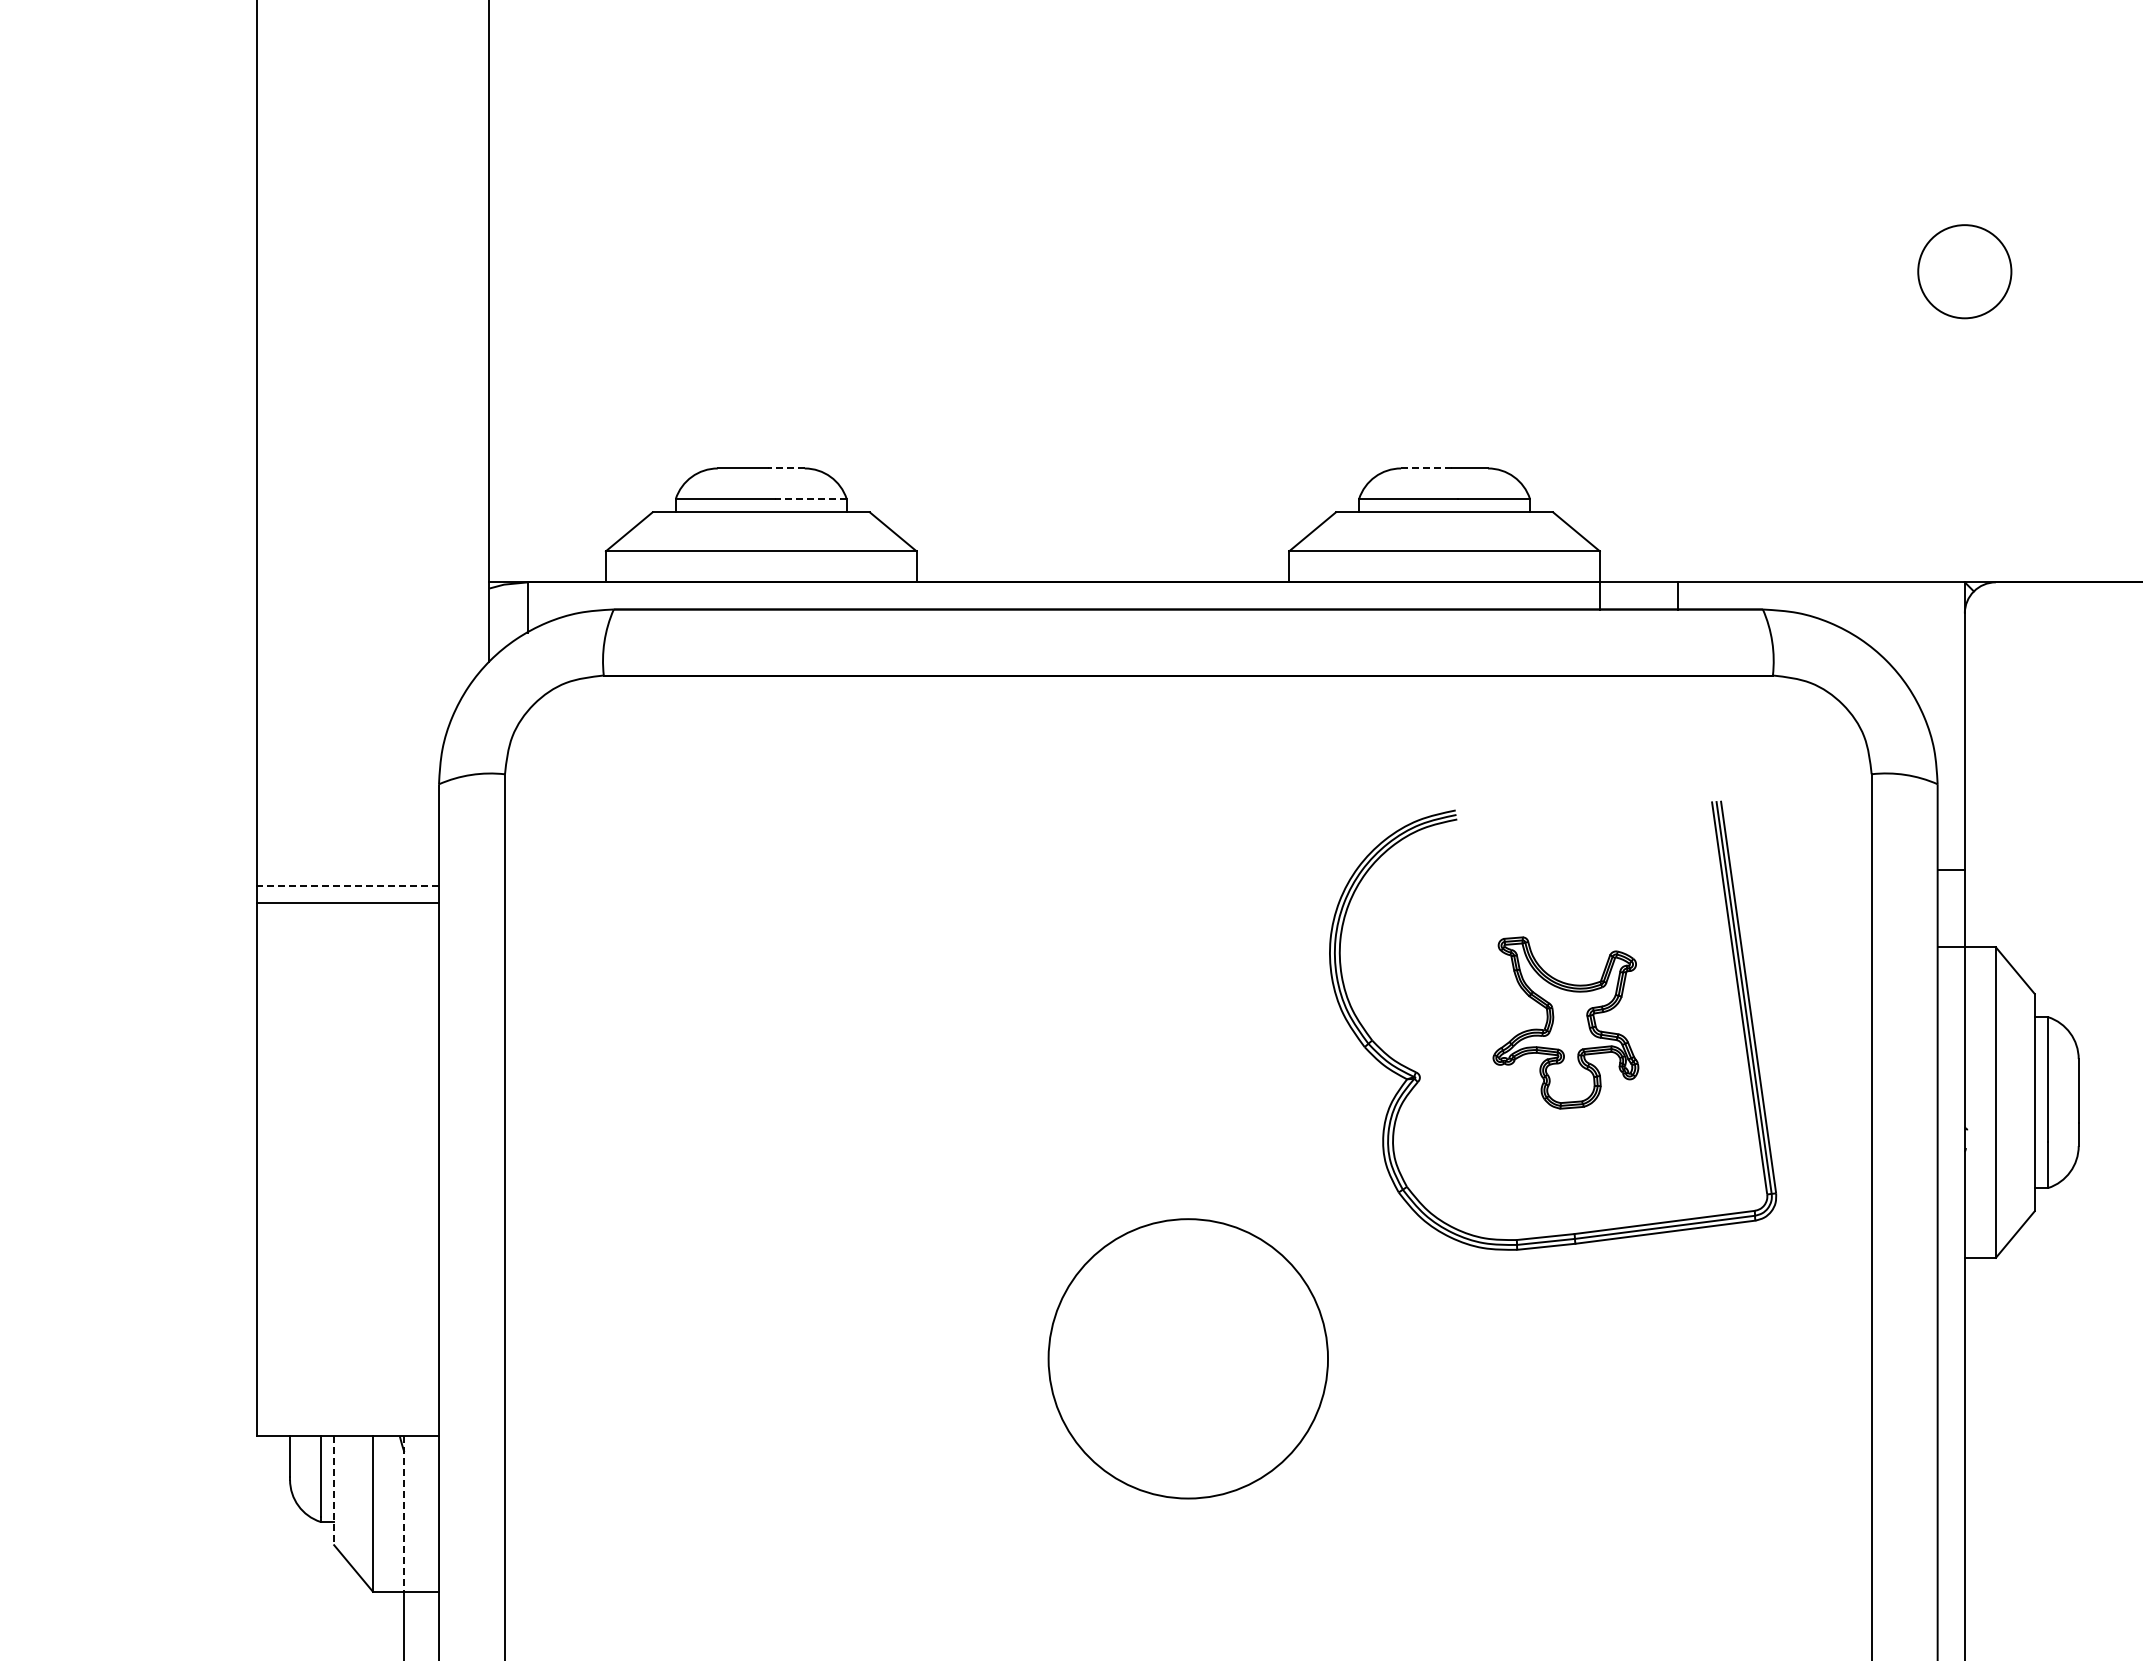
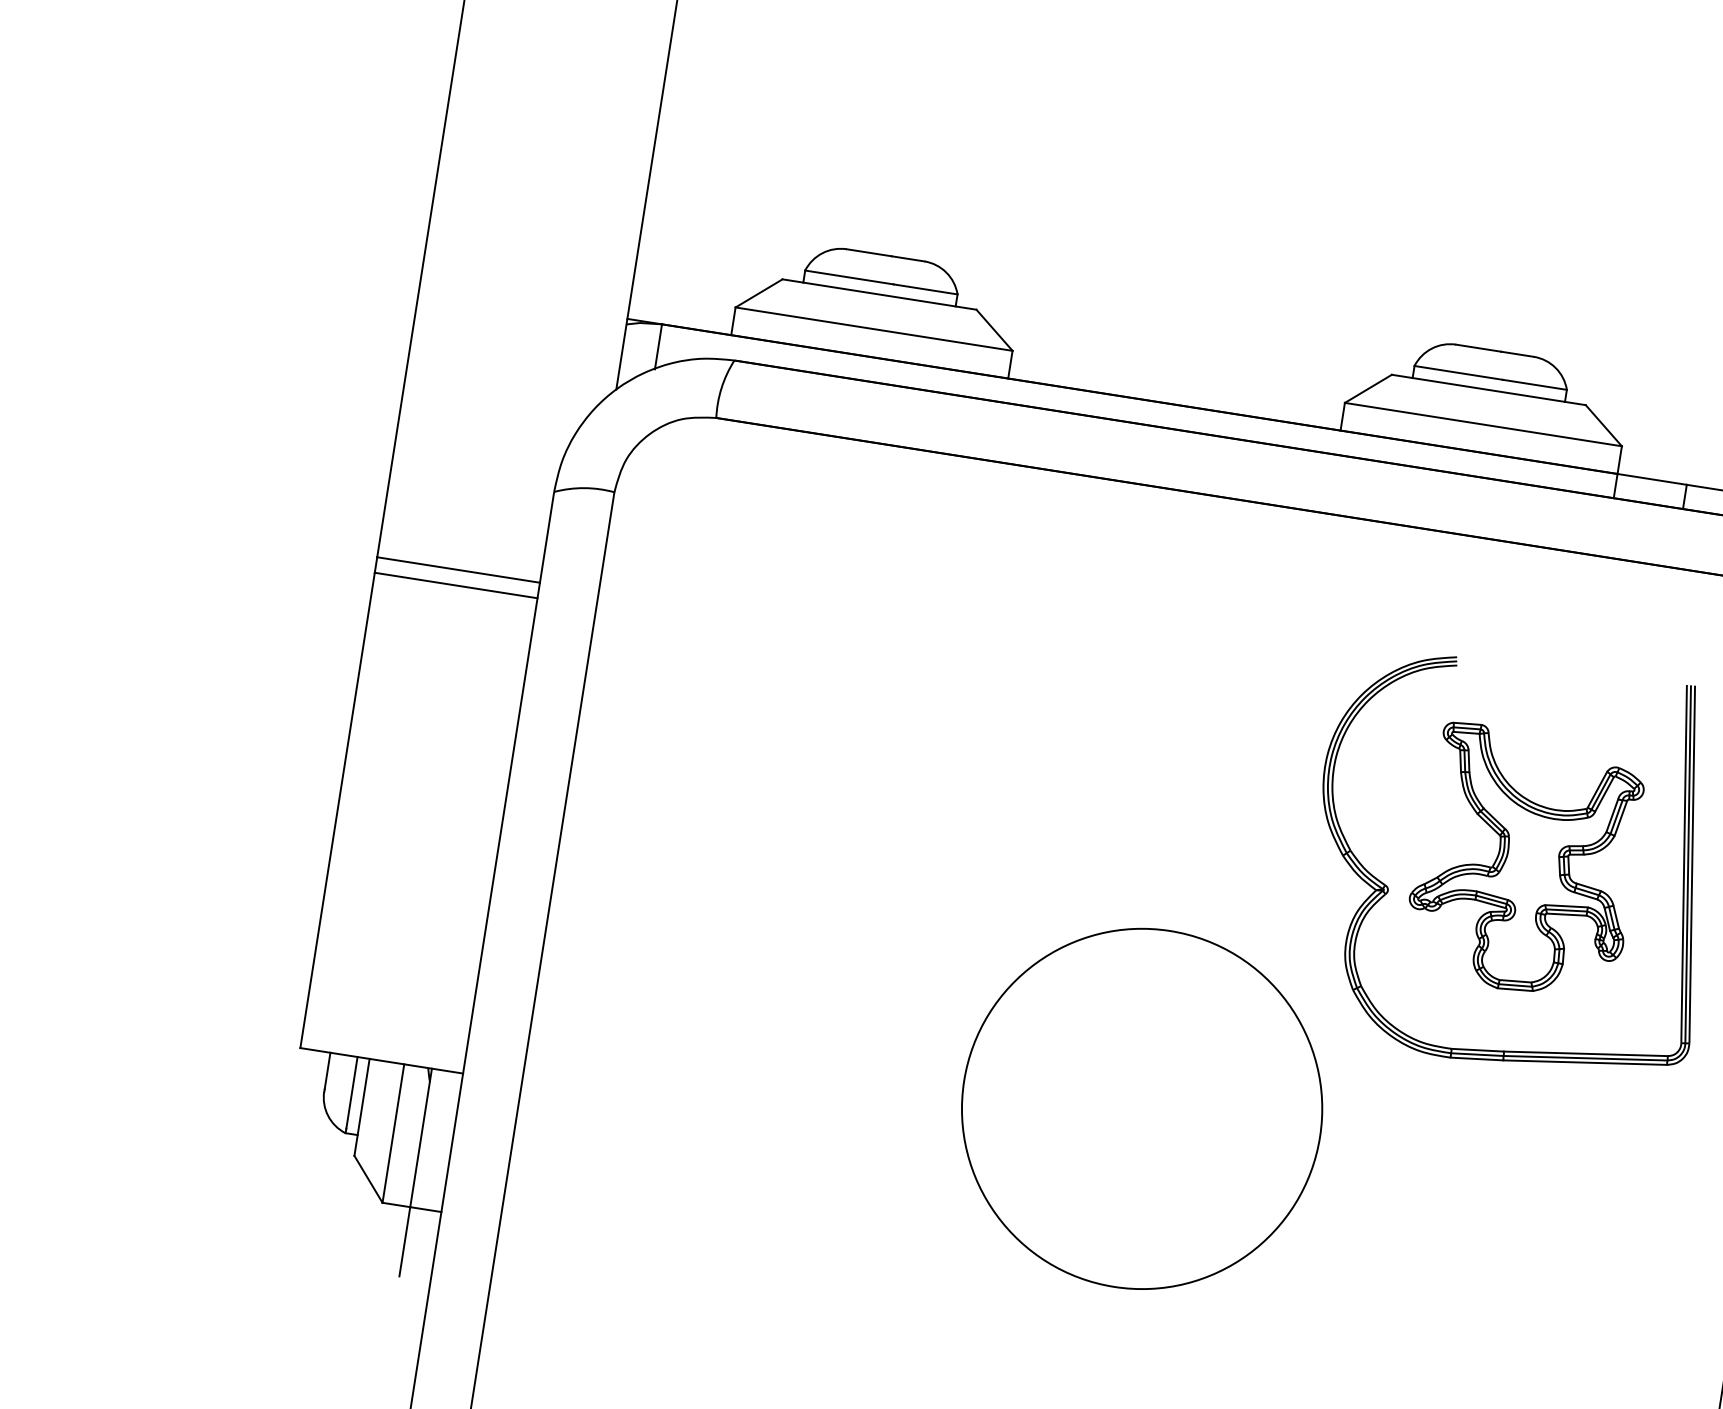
line: (785, 468) -> (907, 258), dashed -> solid
line: (1425, 468) -> (1477, 348), dashed -> solid
line: (810, 498) -> (925, 288), dashed -> solid
line: (347, 886) -> (458, 570), dashed -> solid
part: (1565, 1022) -> (1525, 861), size x1.67
circle: (1187, 1358) -> (1141, 1108), size x1.43
line: (334, 1491) -> (362, 1108), dashed -> solid
line: (404, 1514) -> (421, 1138), dashed -> solid

